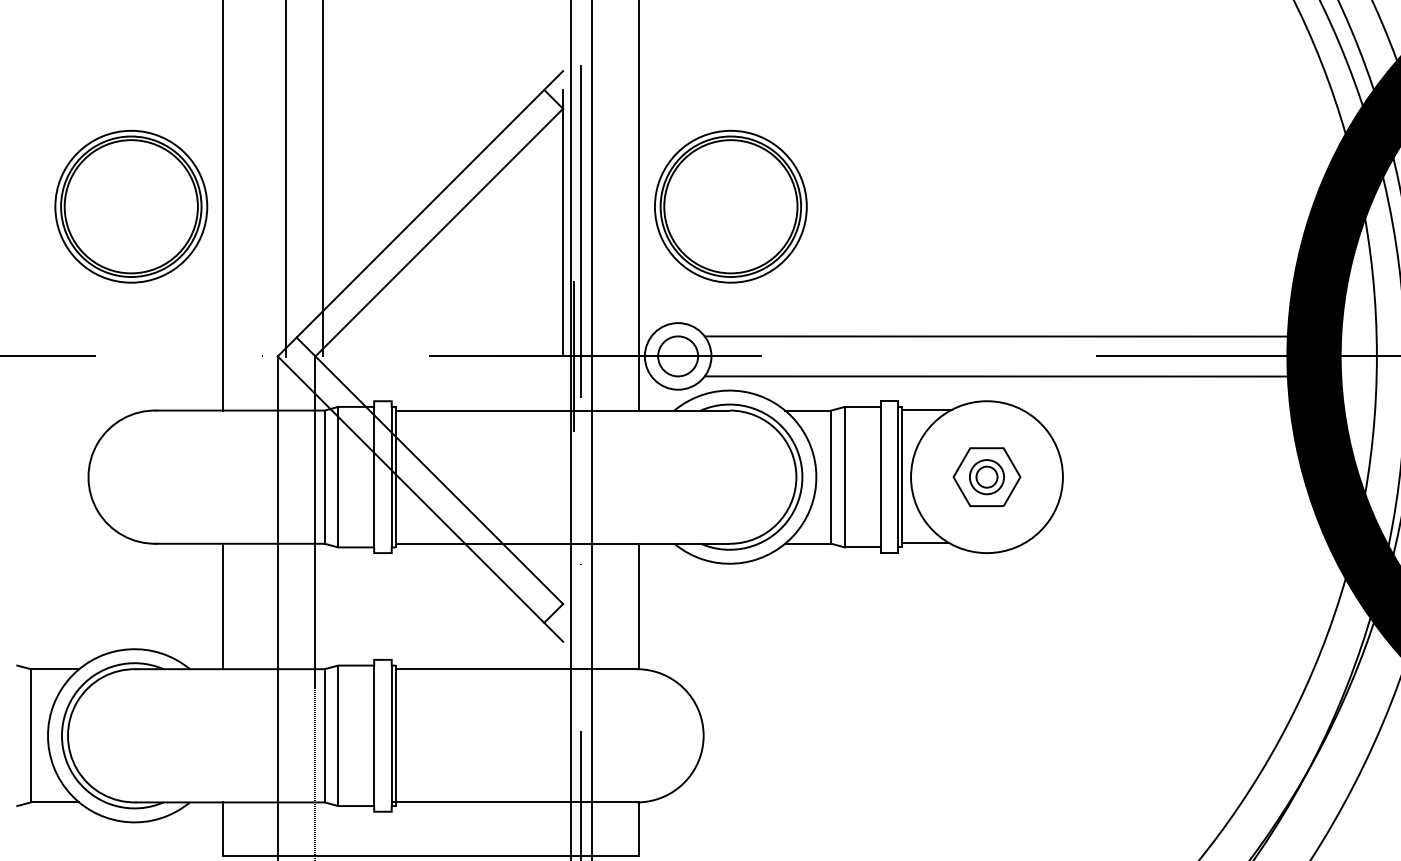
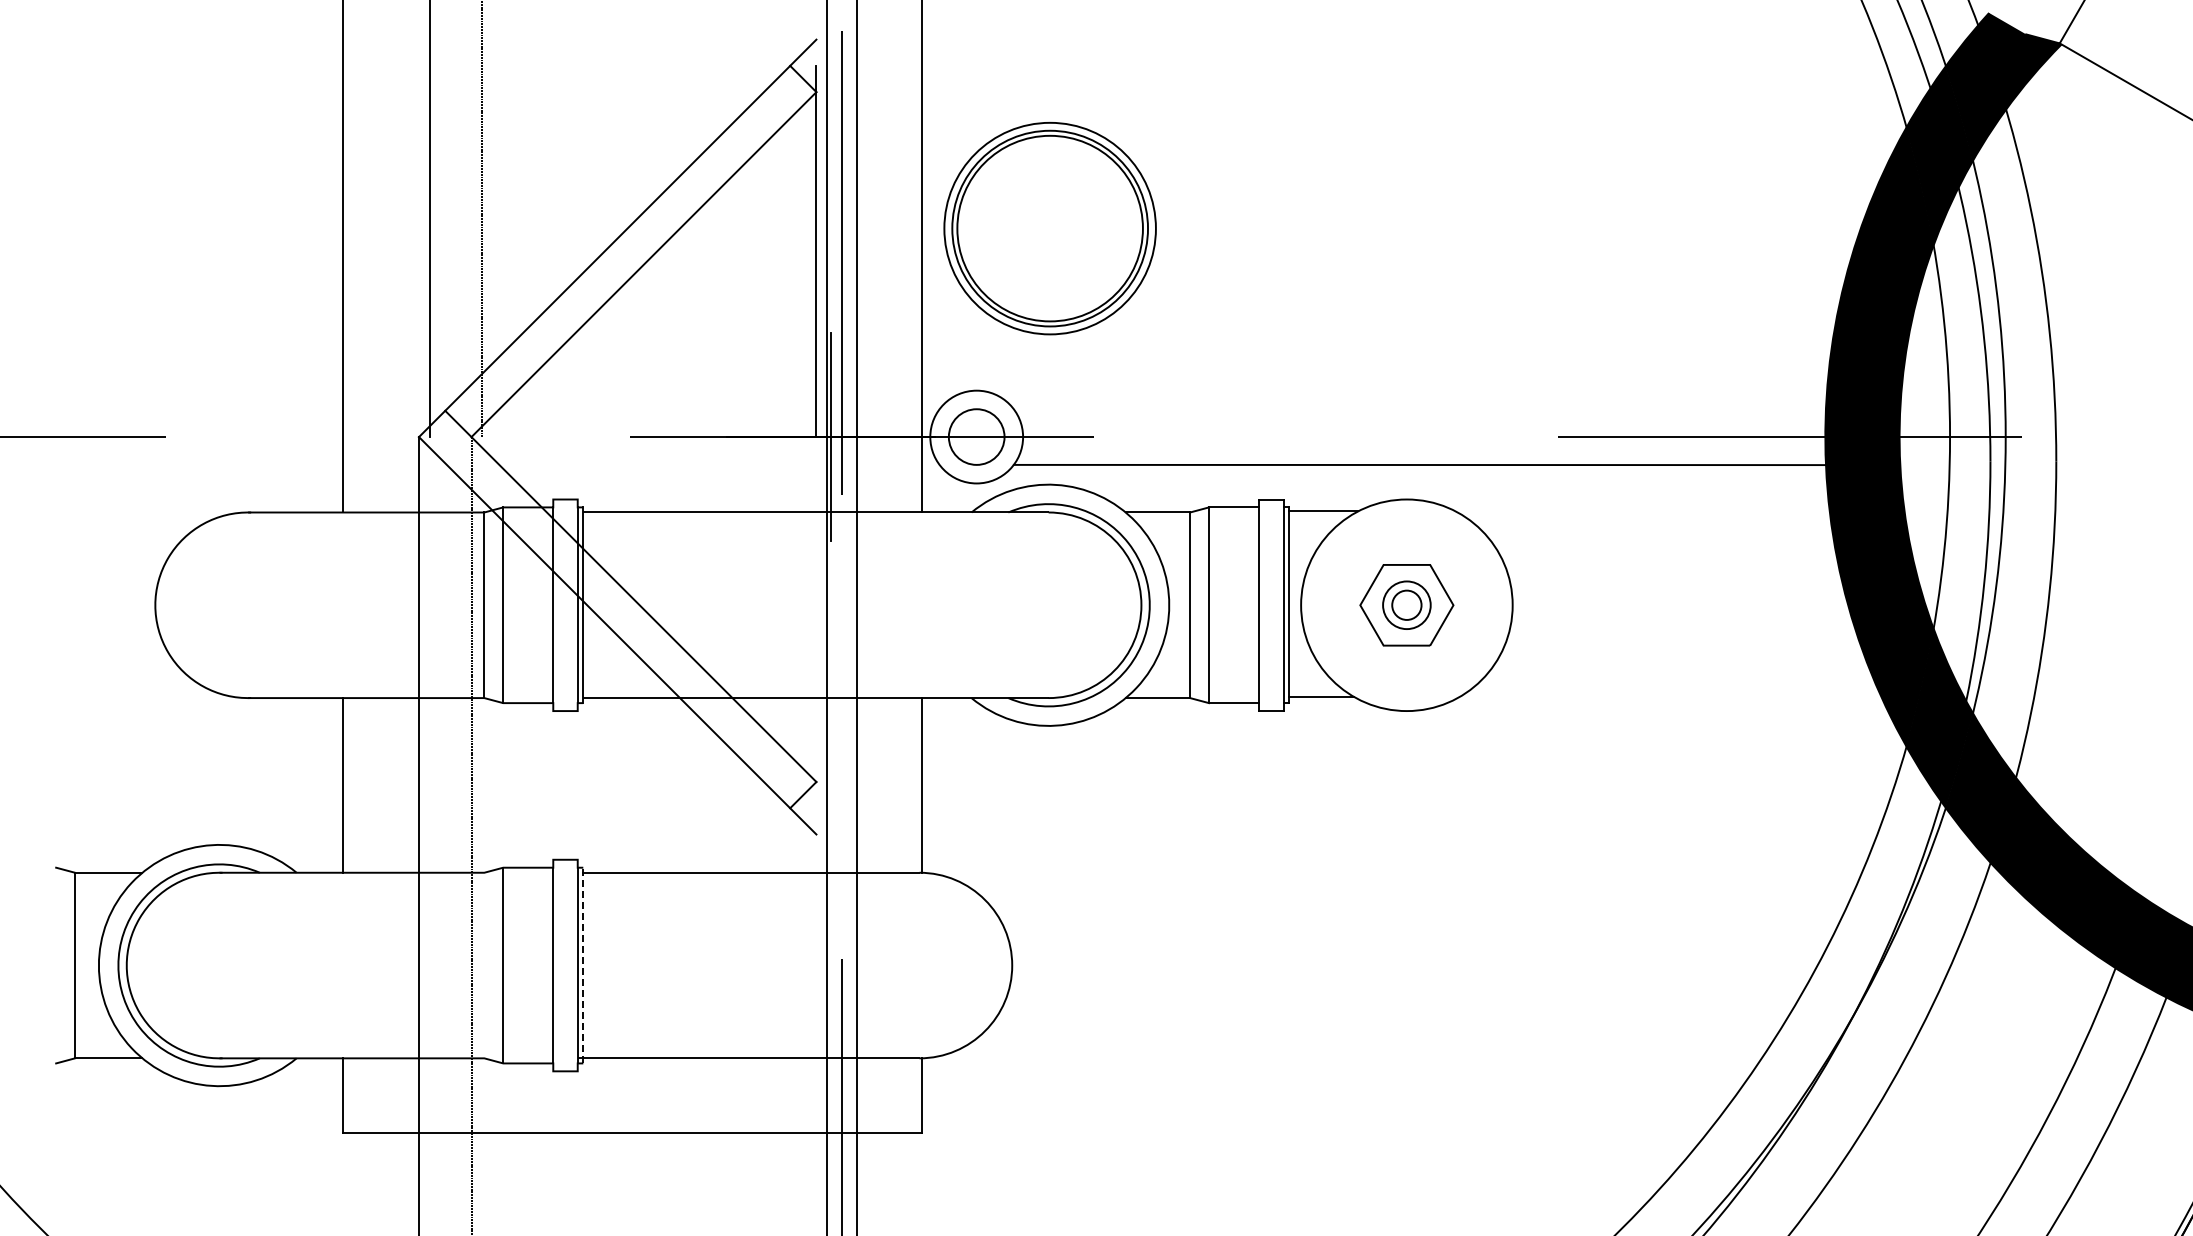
part: (130, 206) -> (214, 228), removed
line: (996, 336) -> (1419, 409), removed
line: (324, 735) -> (484, 965), removed
line: (395, 735) -> (583, 965), solid -> dashed

